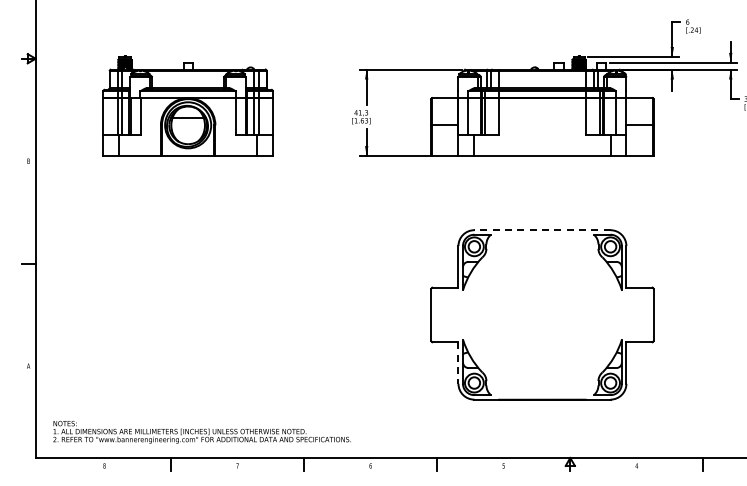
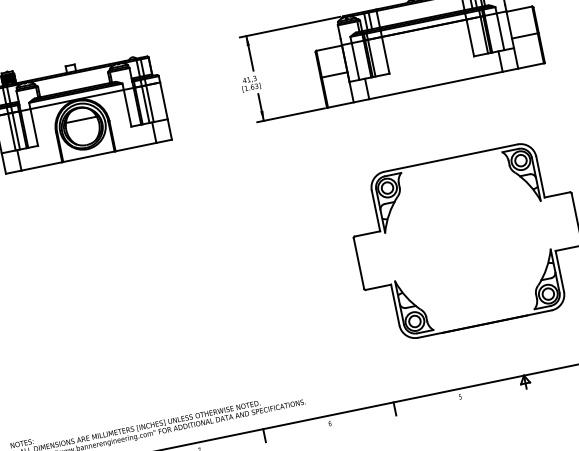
line: (541, 230) -> (450, 158), dashed -> solid
line: (458, 363) -> (395, 305), dashed -> solid

